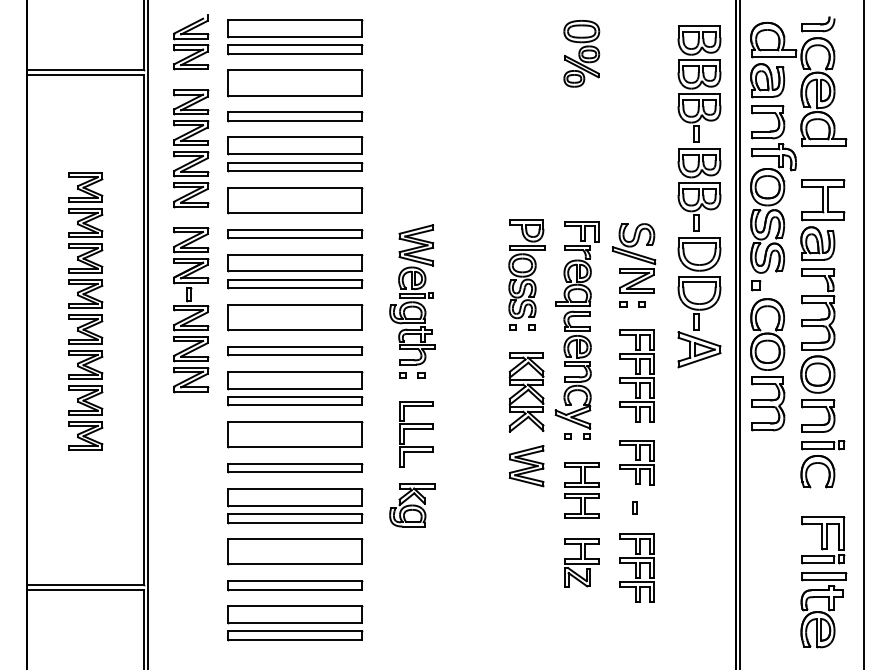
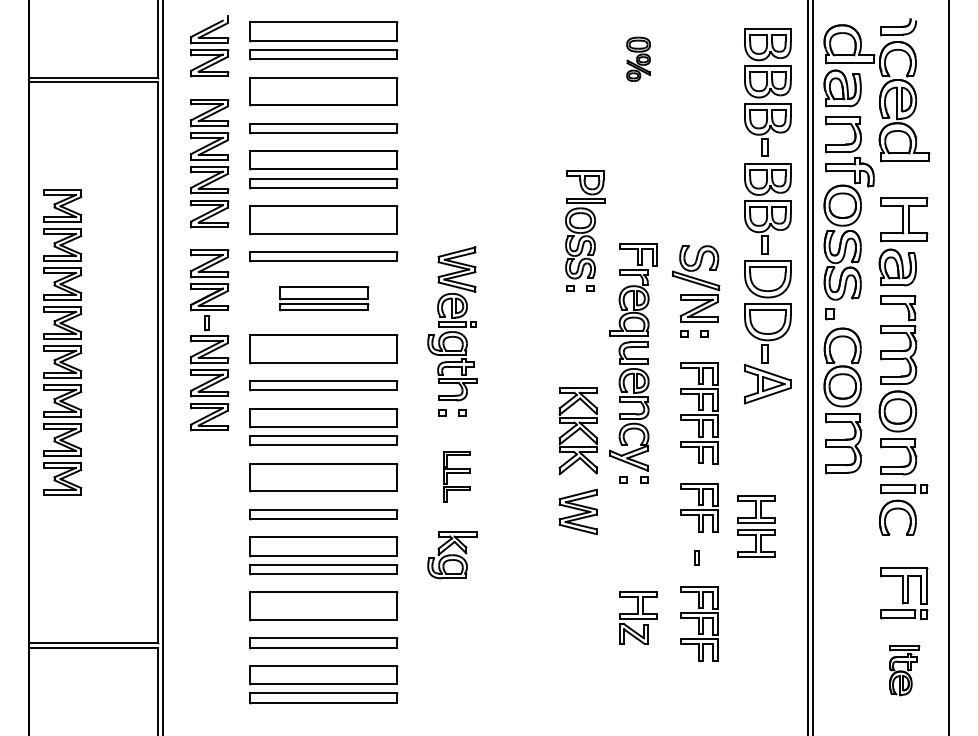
part: (581, 54) -> (638, 59), size x0.6
part: (294, 271) -> (323, 298), size x0.6
part: (527, 274) -> (585, 230), moved
part: (85, 311) -> (62, 342), moved
part: (415, 433) -> (456, 476), size x0.7
part: (581, 490) -> (756, 526), moved
part: (823, 610) -> (904, 670), size x0.6

